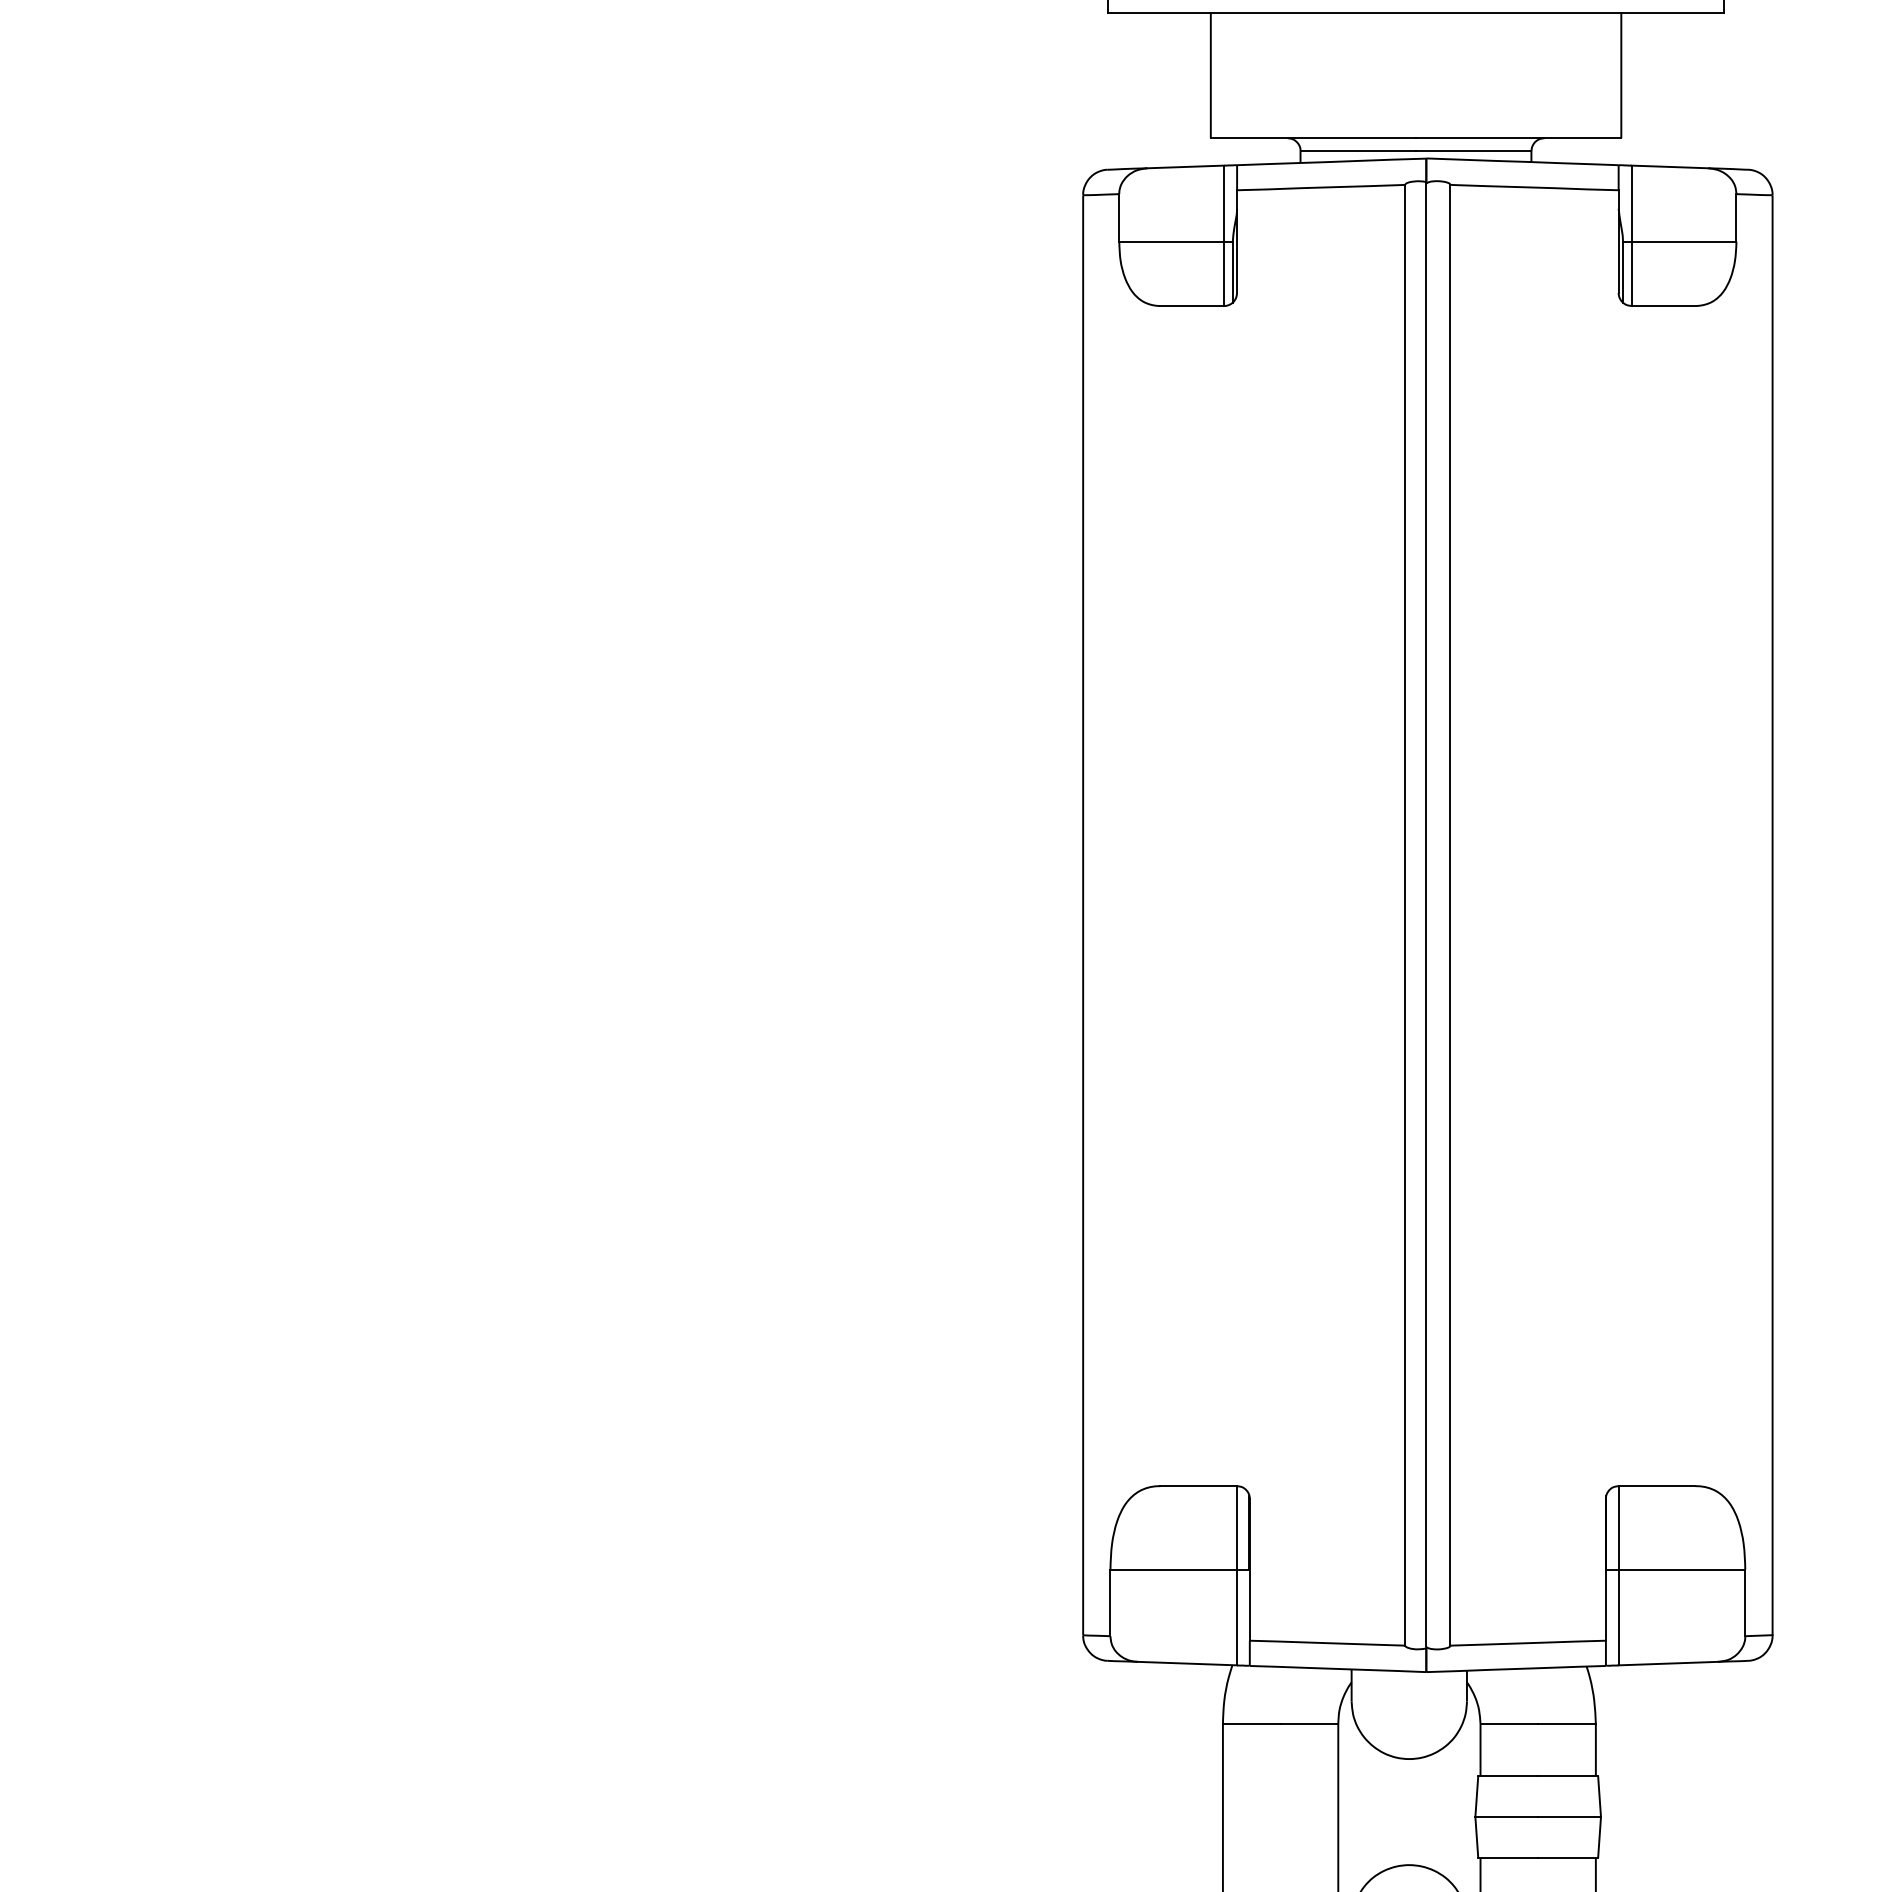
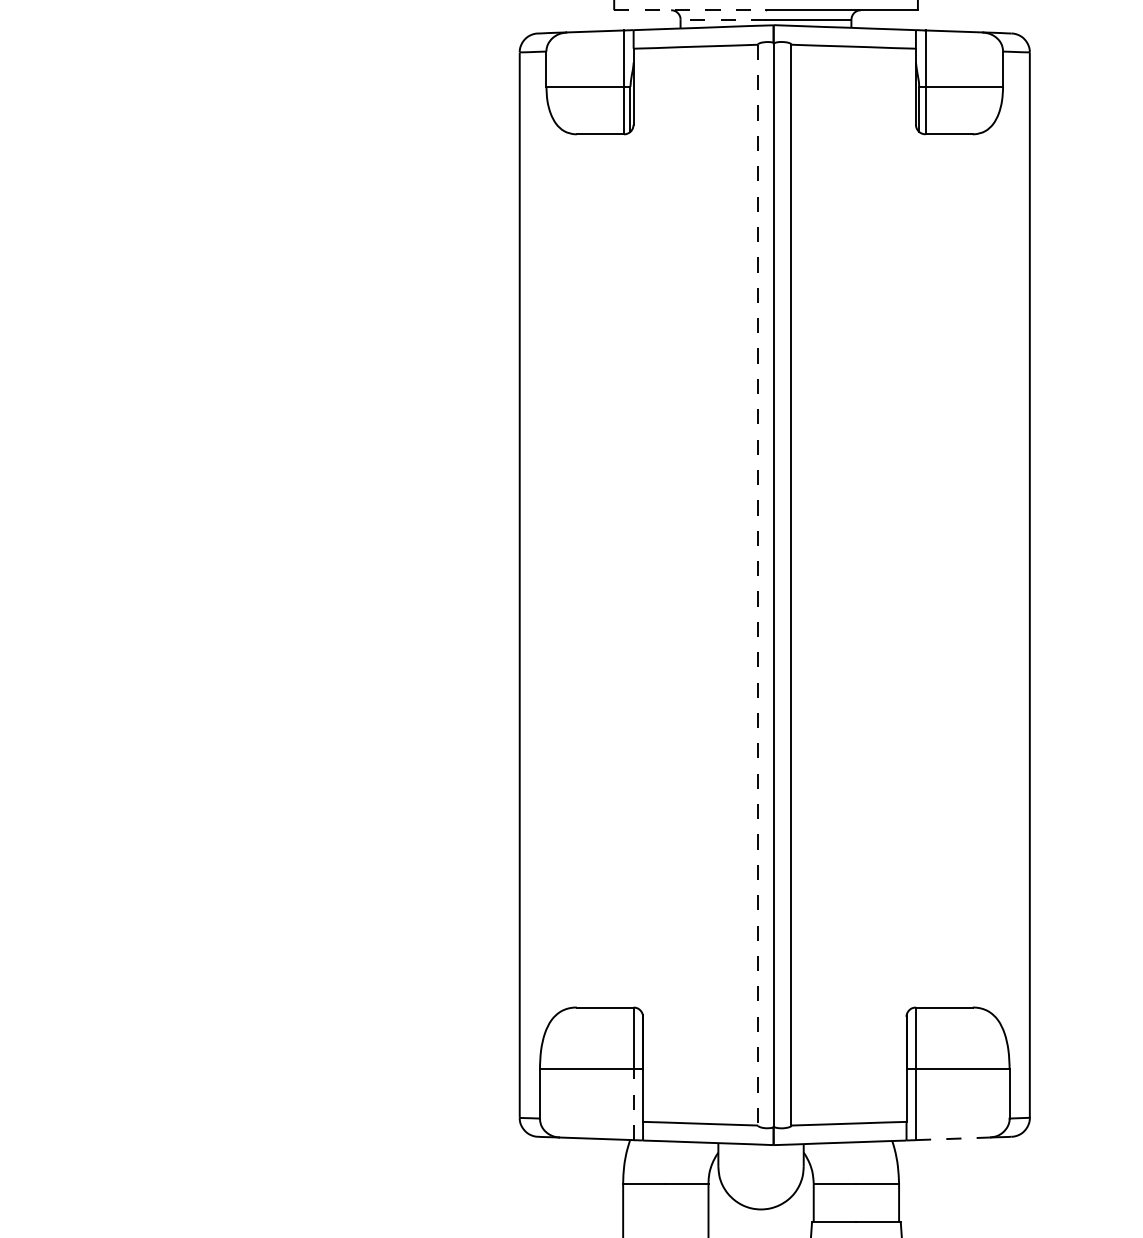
line: (1313, 138) -> (690, 10), solid -> dashed
line: (1358, 151) -> (723, 20), solid -> dashed
line: (1405, 915) -> (758, 585), solid -> dashed
line: (1237, 1617) -> (633, 1104), solid -> dashed
line: (1668, 1663) -> (952, 1138), solid -> dashed

